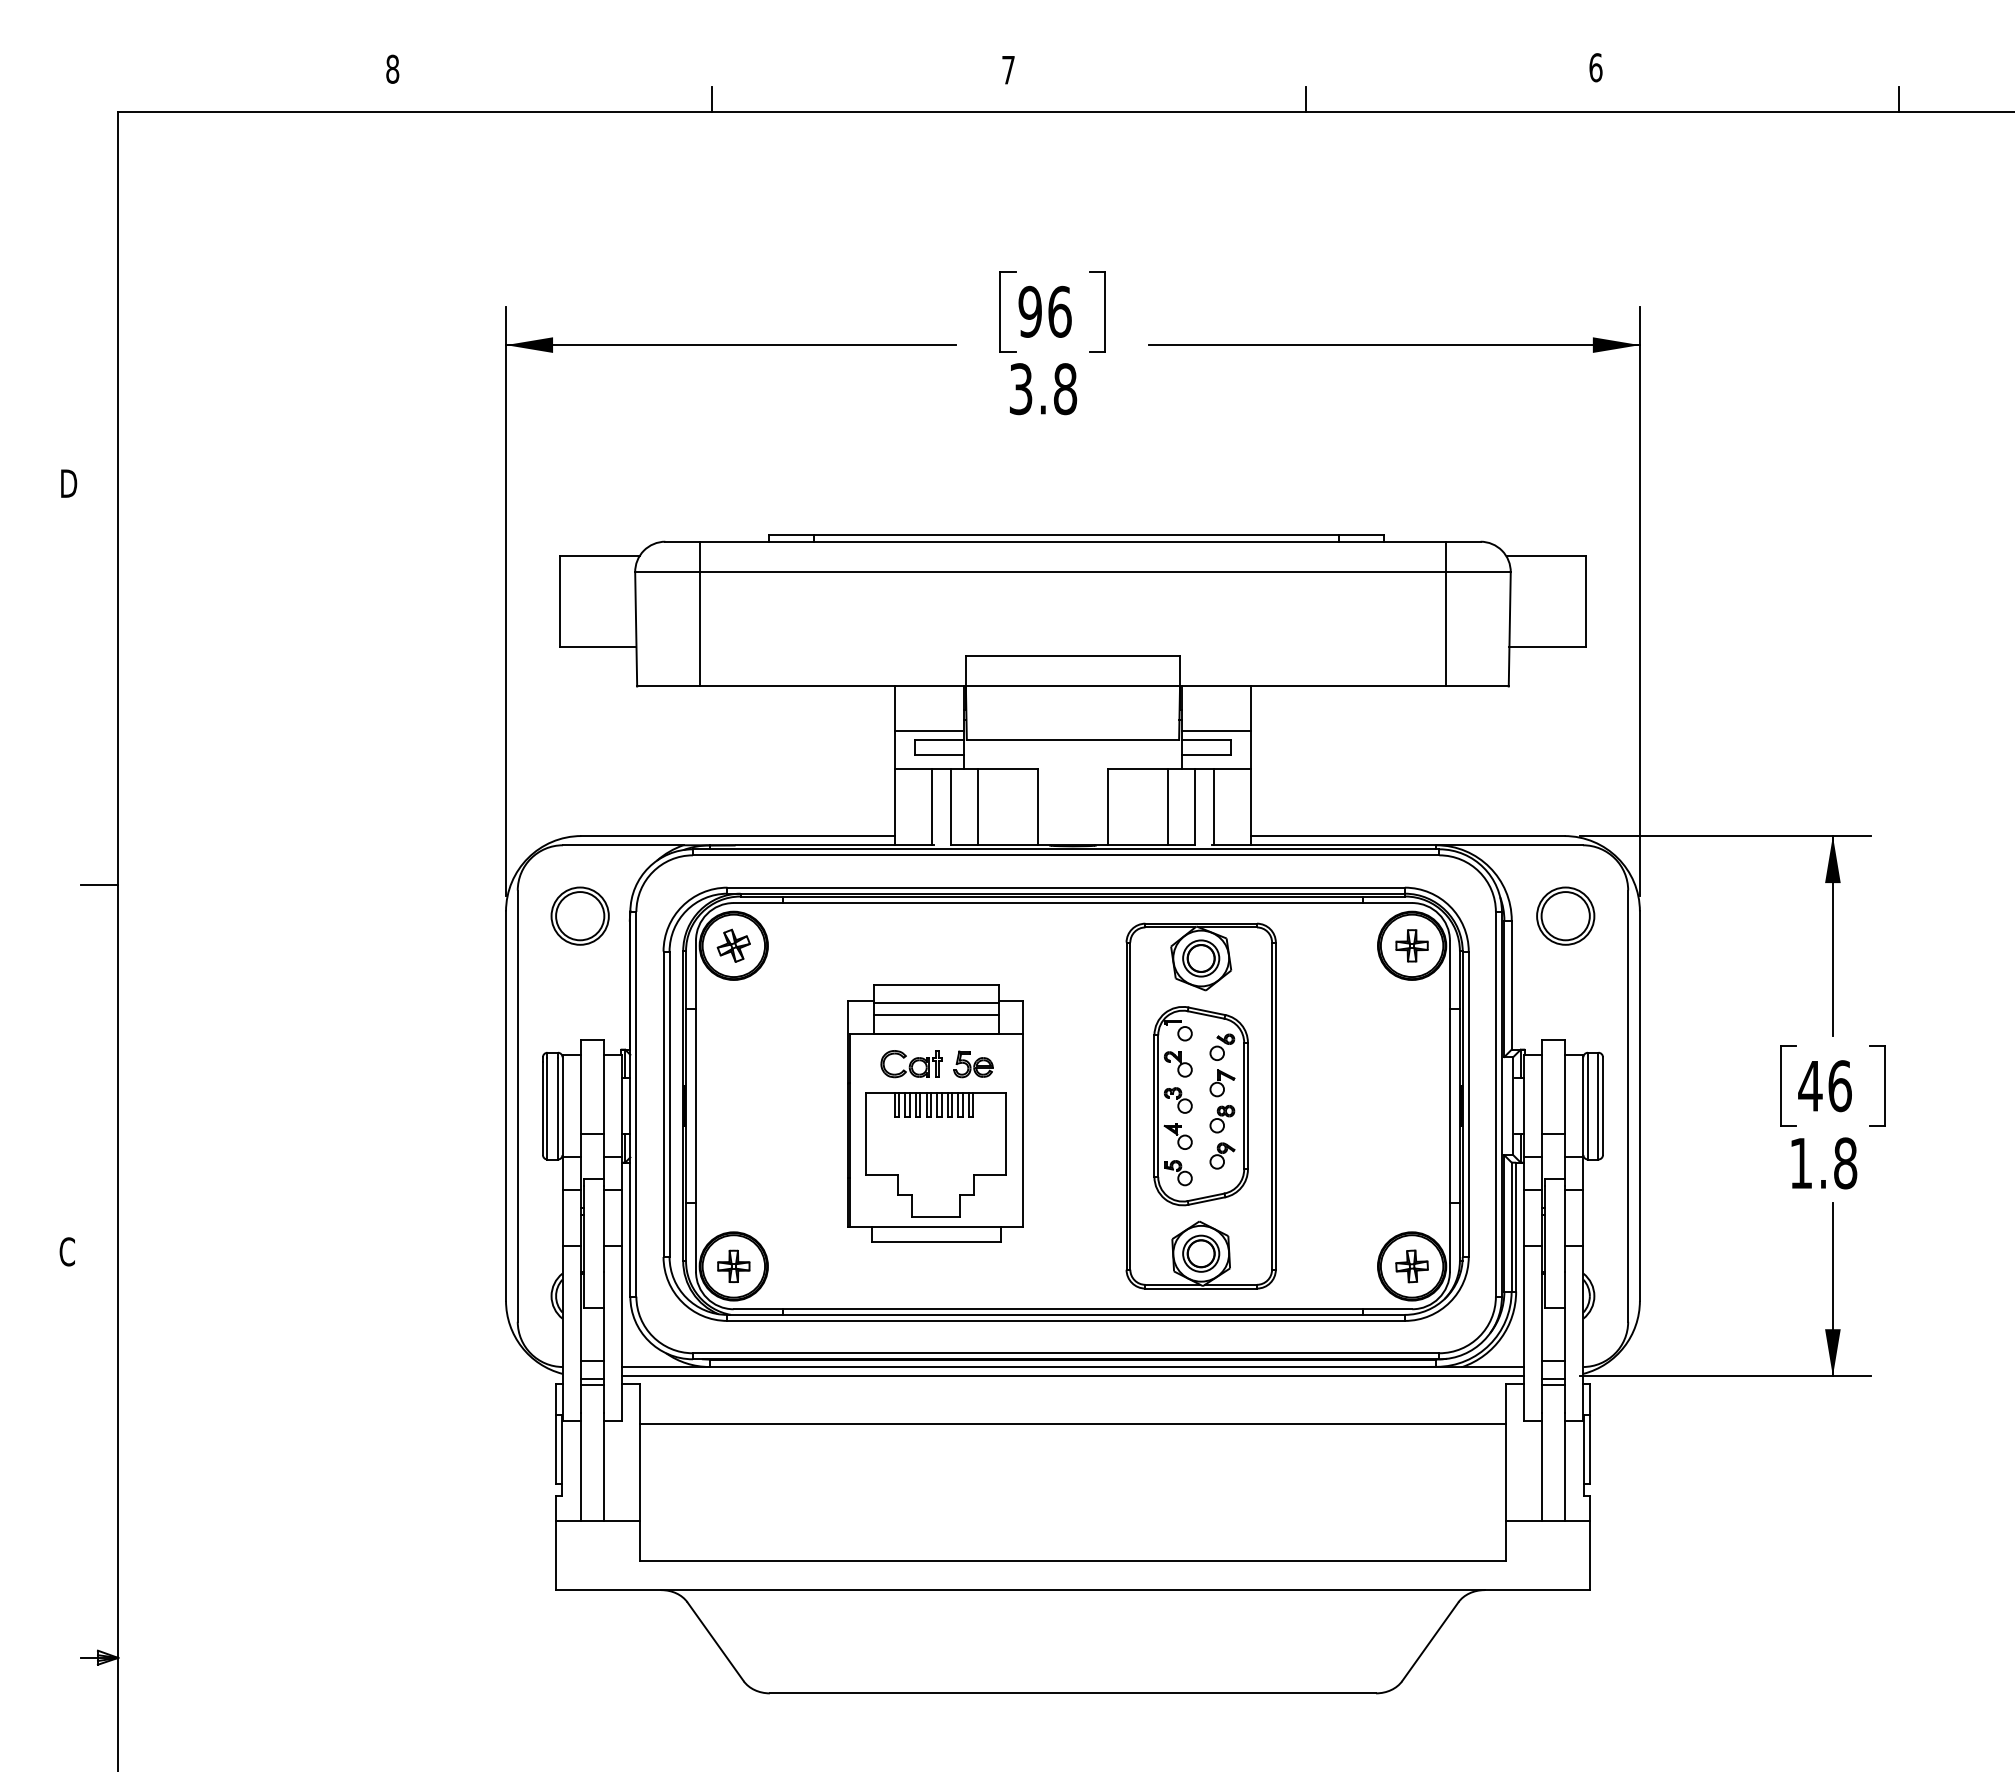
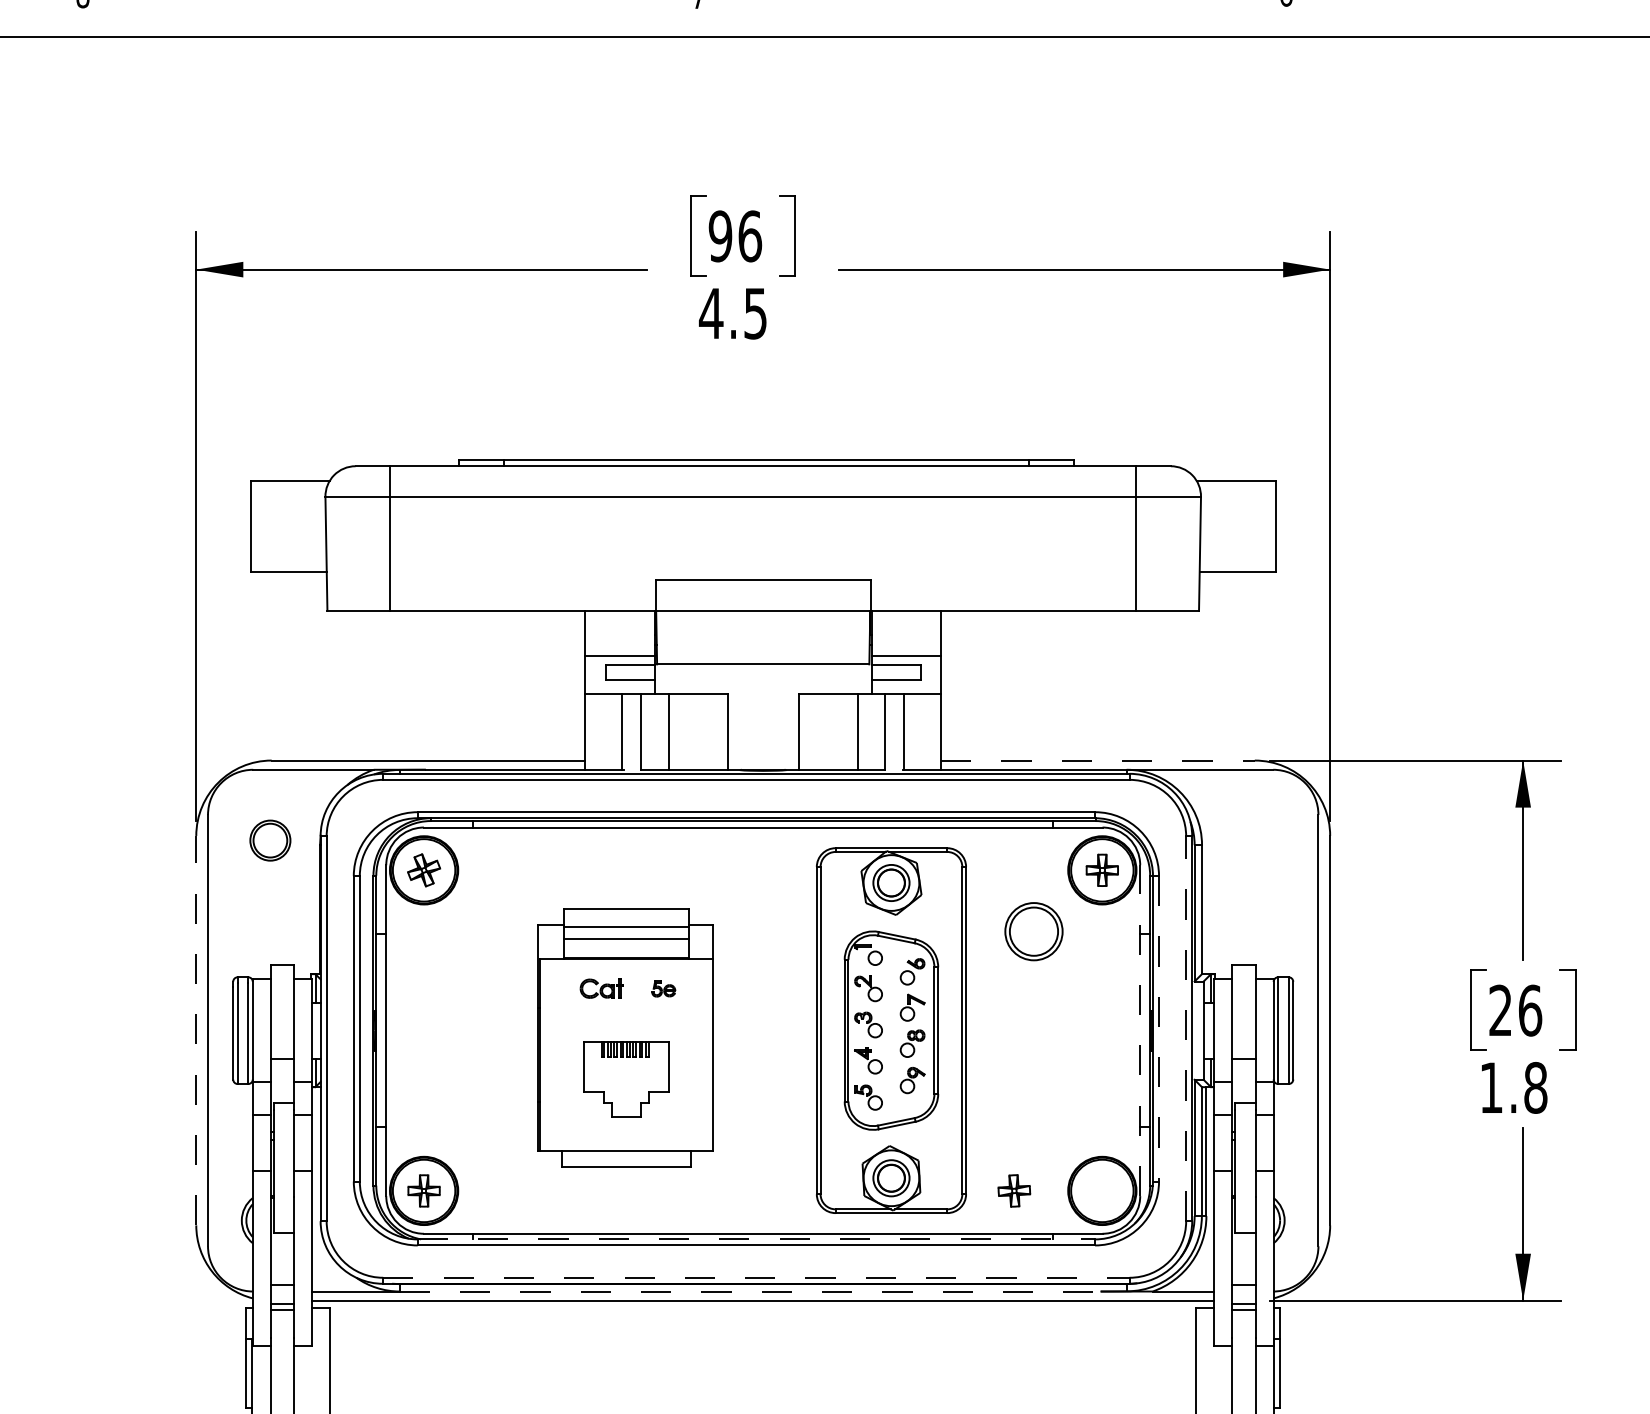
line: (711, 99) -> (401, 24), removed
line: (1305, 99) -> (995, 24), removed
line: (1899, 99) -> (1589, 24), removed
text: (1042, 389) -> (732, 314), 3.8 -> 4.5
line: (1407, 836) -> (1097, 761), solid -> dashed
part: (579, 915) -> (269, 840), size x0.7
part: (1565, 915) -> (1033, 931), moved
part: (911, 1064) -> (601, 989), size x0.7
part: (973, 1064) -> (663, 989), size x0.6
text: (1810, 1085) -> (1500, 1010), 46 -> 26
line: (1495, 1103) -> (1185, 1028), solid -> dashed
line: (1468, 1104) -> (1158, 1029), solid -> dashed
line: (1449, 1105) -> (1139, 1030), solid -> dashed
line: (506, 1106) -> (196, 1031), solid -> dashed
part: (935, 1154) -> (625, 1079), size x0.6
part: (1411, 1266) -> (1013, 1191), moved
line: (1066, 1314) -> (756, 1239), solid -> dashed
line: (1066, 1353) -> (756, 1278), solid -> dashed
line: (1060, 1367) -> (750, 1292), solid -> dashed
line: (1072, 1423) -> (762, 1348), removed

